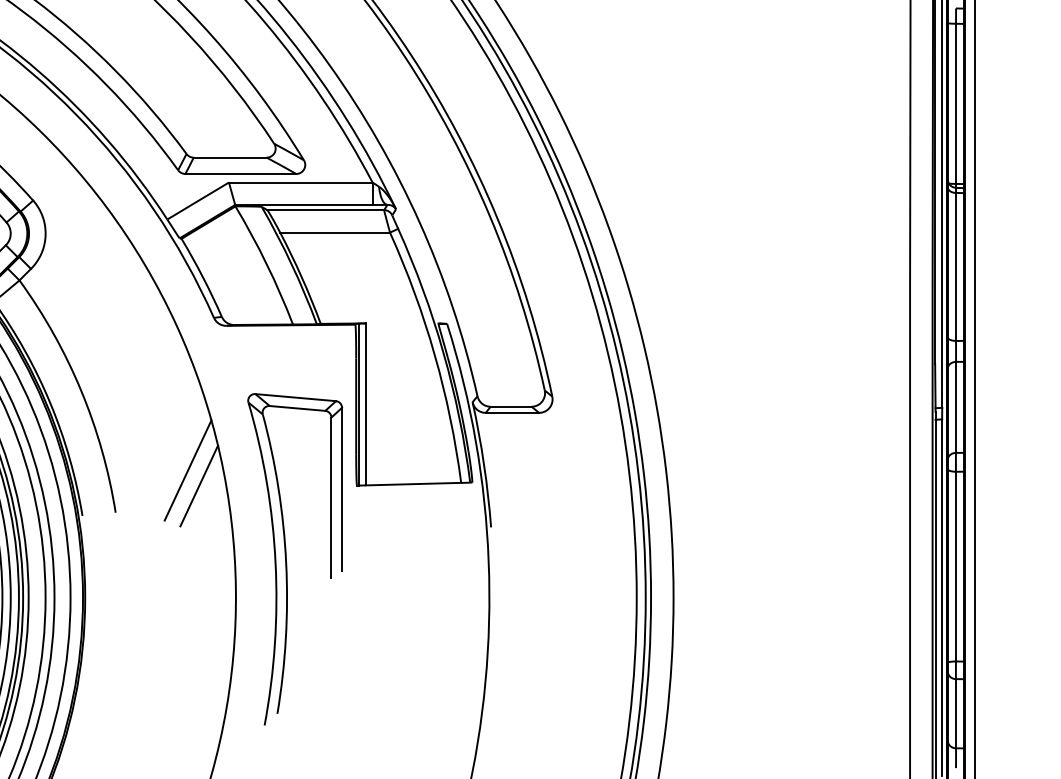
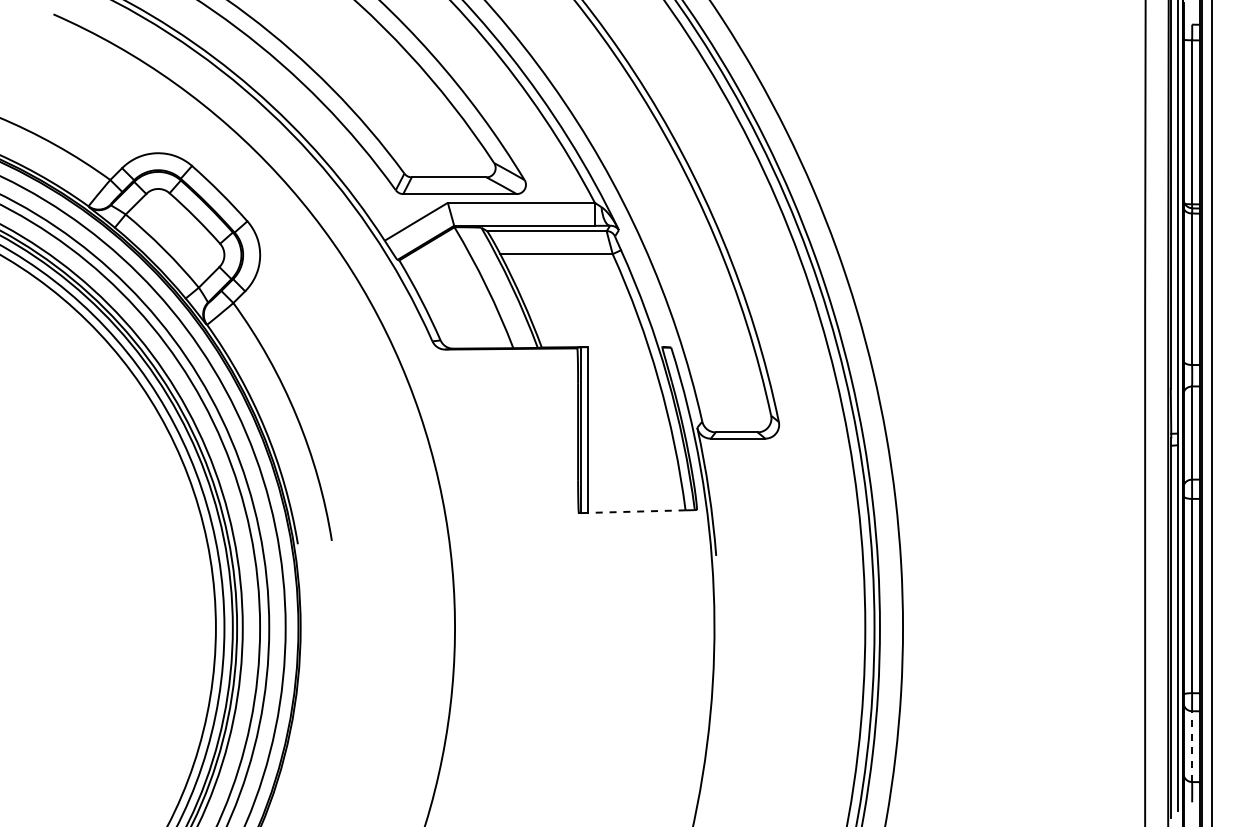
line: (187, 470) -> (405, 497), removed
line: (413, 484) -> (636, 511), solid -> dashed
line: (199, 485) -> (417, 513), removed
part: (287, 559) -> (507, 588), removed
line: (956, 713) -> (1192, 746), solid -> dashed

